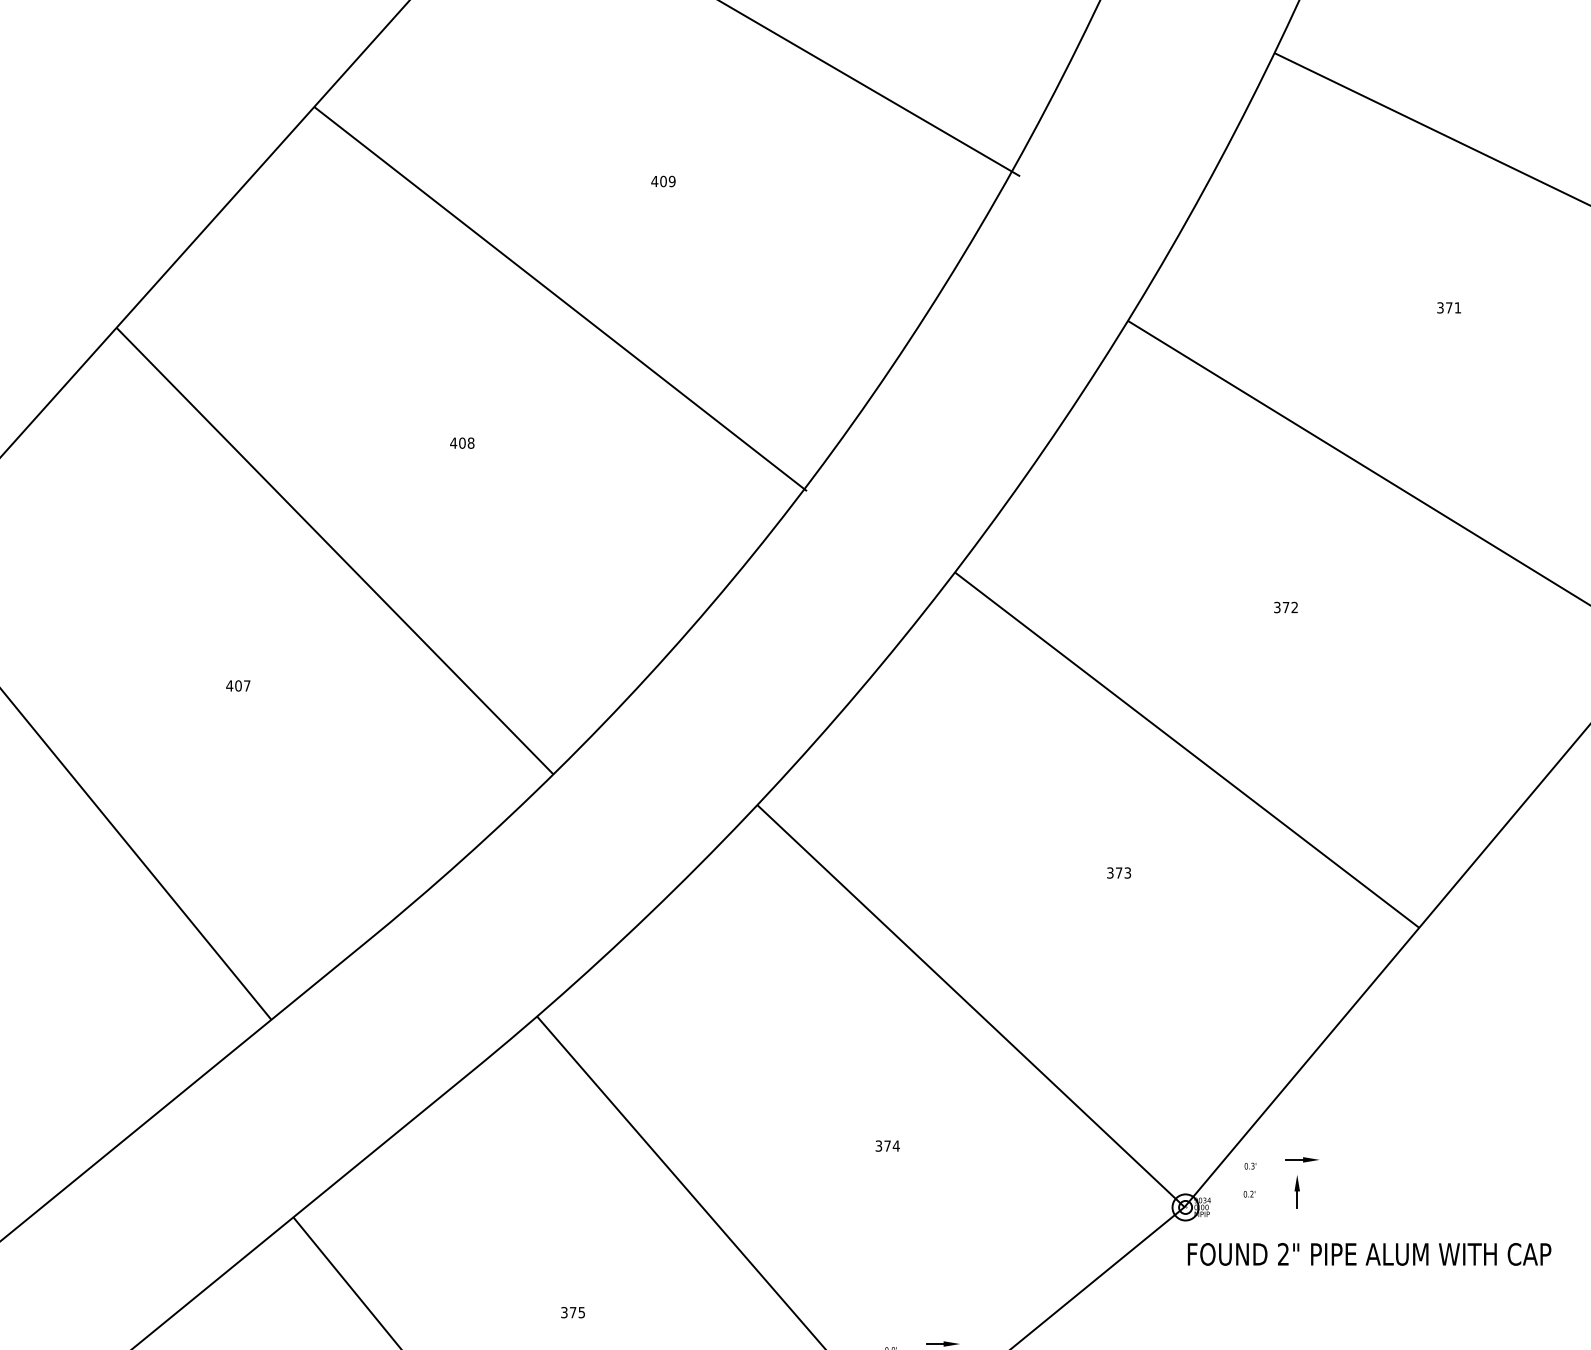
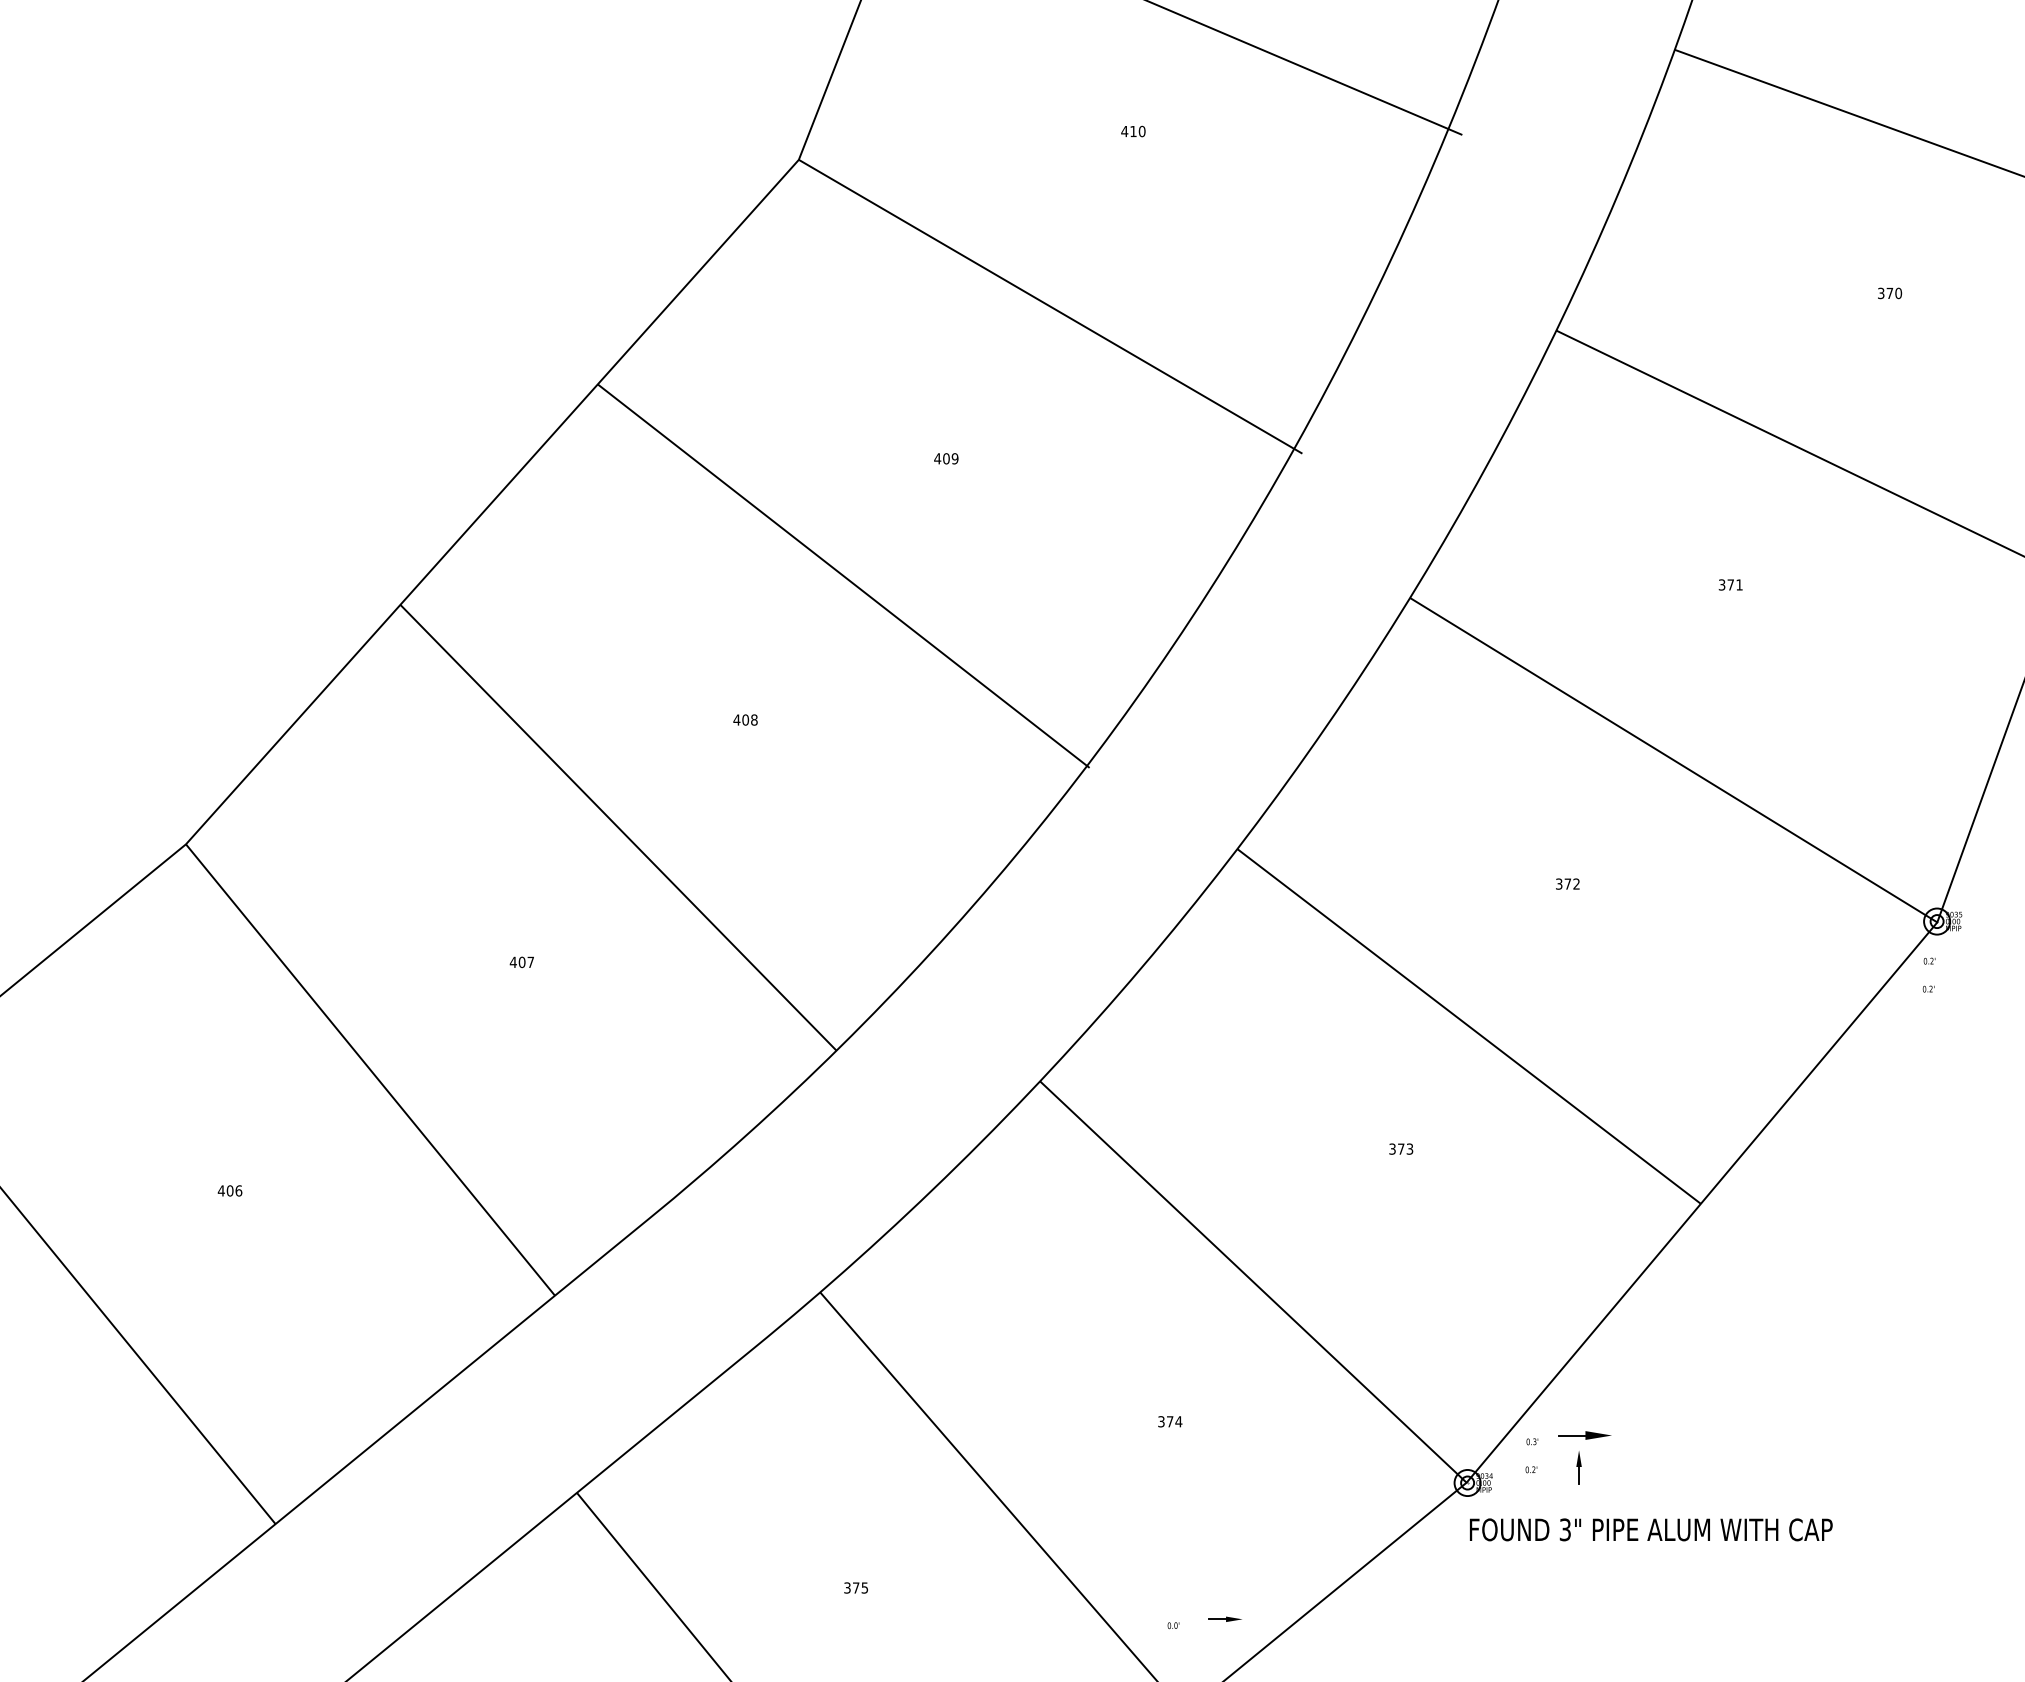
part: (1301, 1159) -> (1583, 1435), size x1.6
text: (1282, 1254) -> (1564, 1529), 2" -> 3"

